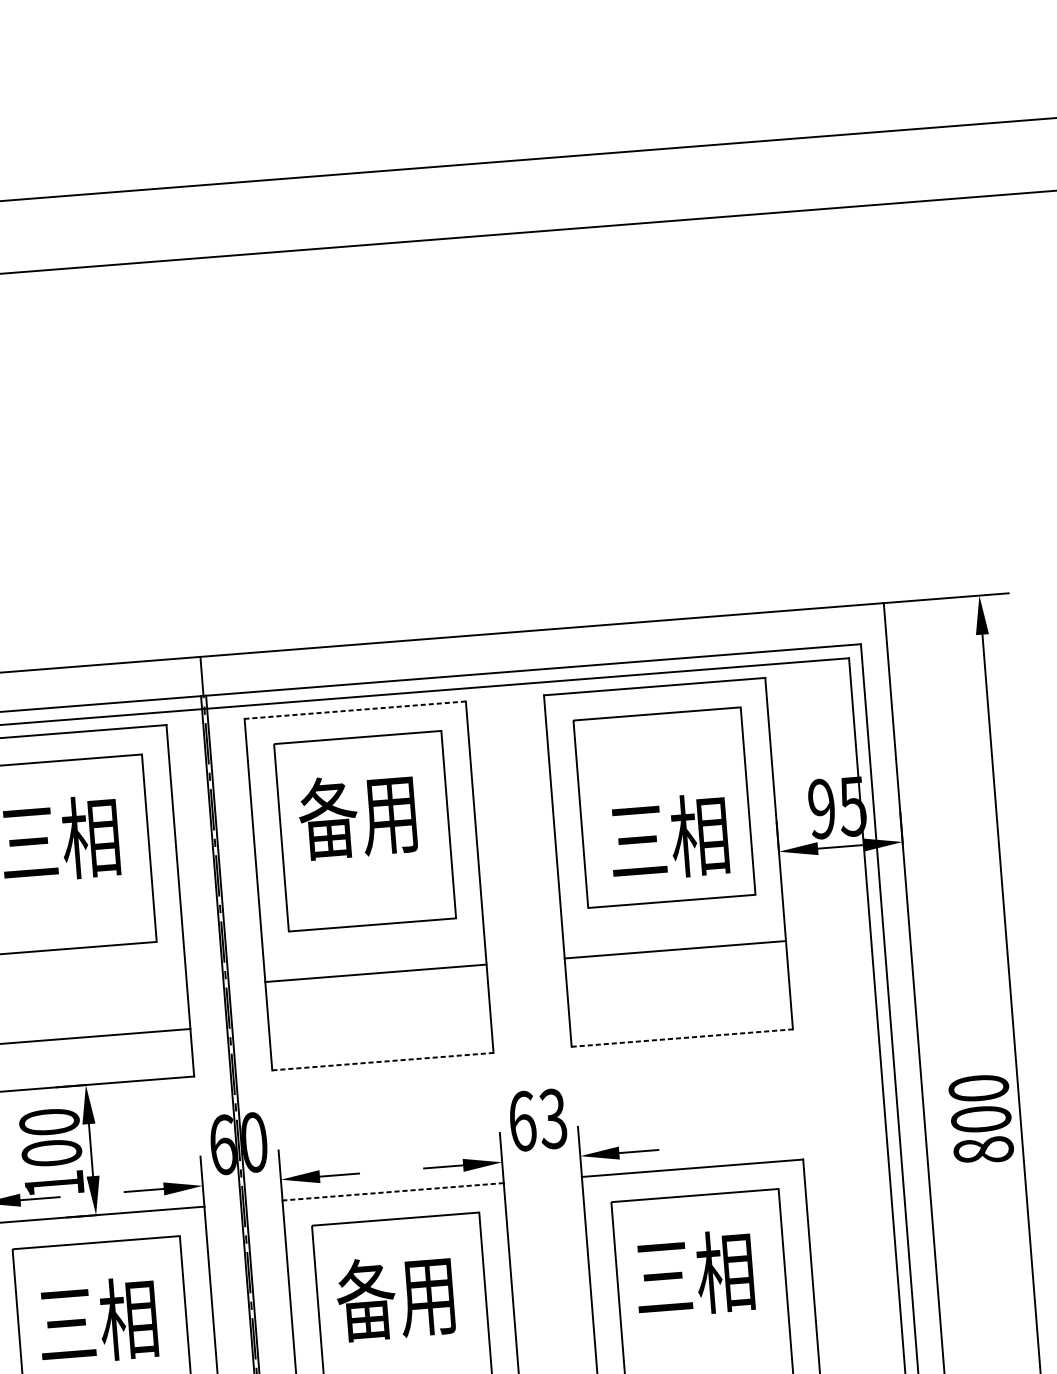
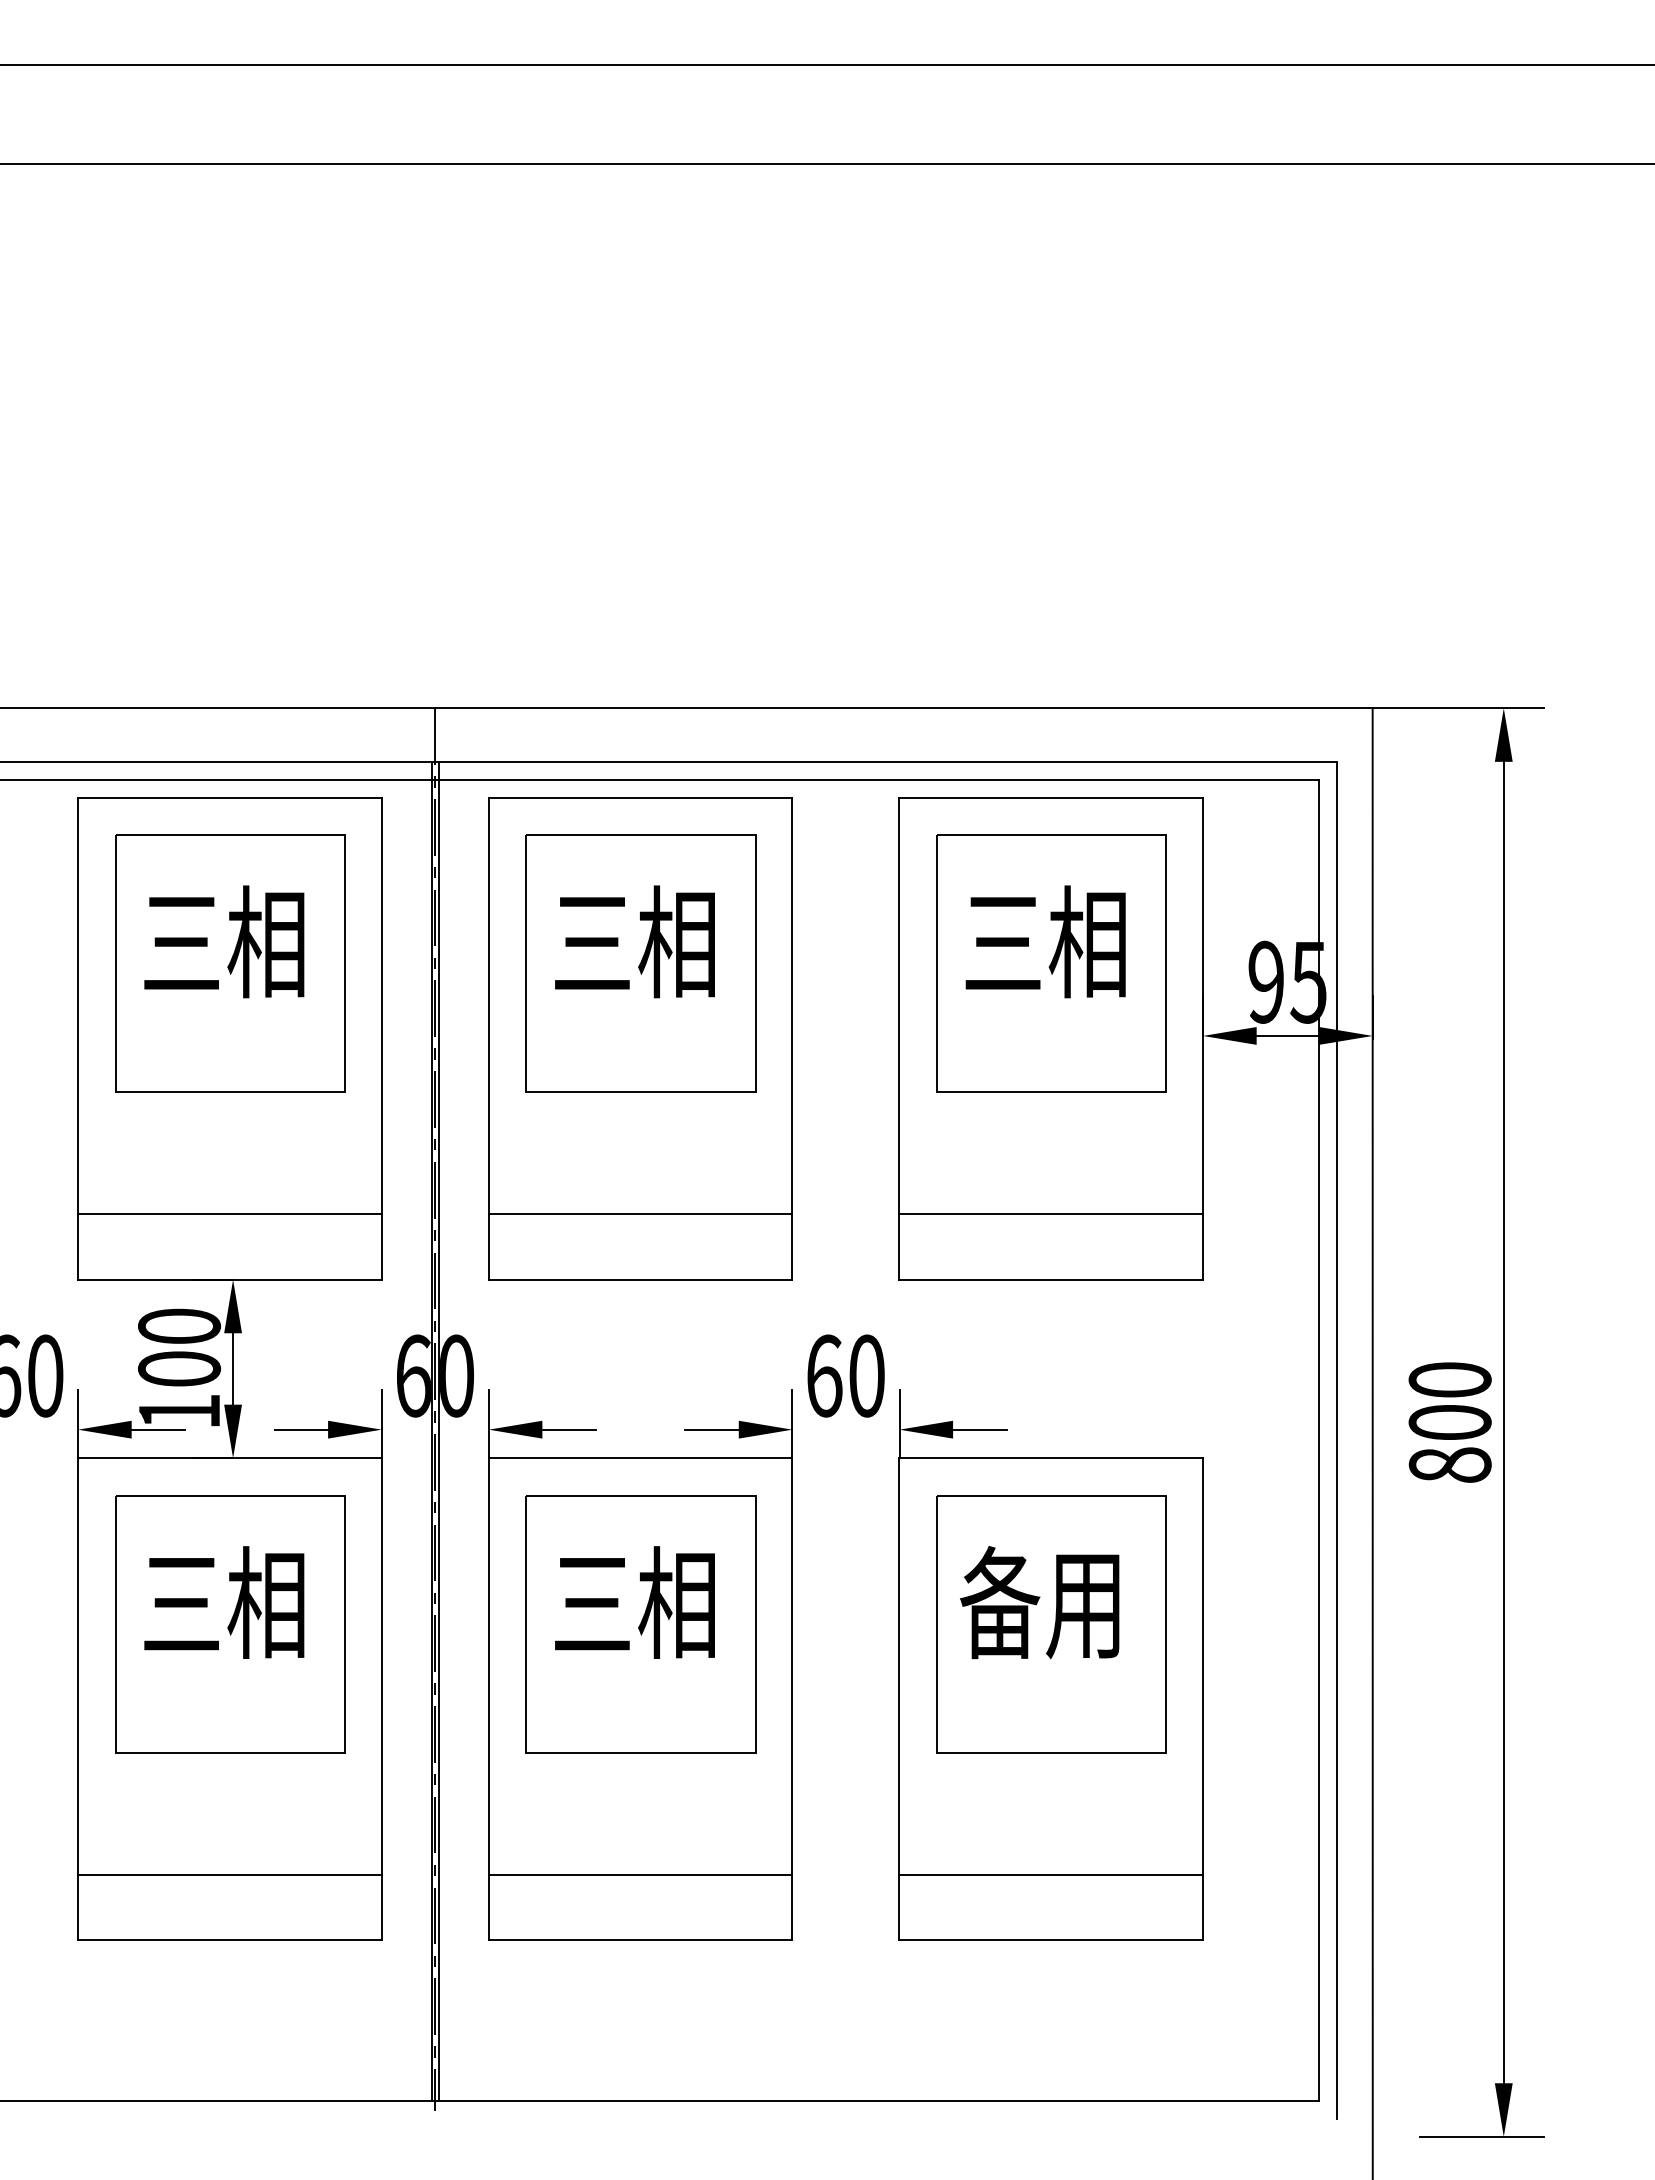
line: (355, 710) -> (640, 797), dashed -> solid
text: (358, 815) -> (633, 941), 备用 -> 三相
text: (668, 837) -> (1045, 941), moved
line: (675, 949) -> (1051, 1214), moved
line: (375, 973) -> (640, 1214), moved
line: (682, 1037) -> (1051, 1279), dashed -> solid
line: (382, 1061) -> (640, 1279), dashed -> solid
text: (553, 1118) -> (866, 1375), 63 -> 60
line: (393, 1192) -> (640, 1458), dashed -> solid
text: (692, 1274) -> (1040, 1602), 三相 -> 备用
text: (396, 1297) -> (633, 1602), 备用 -> 三相

